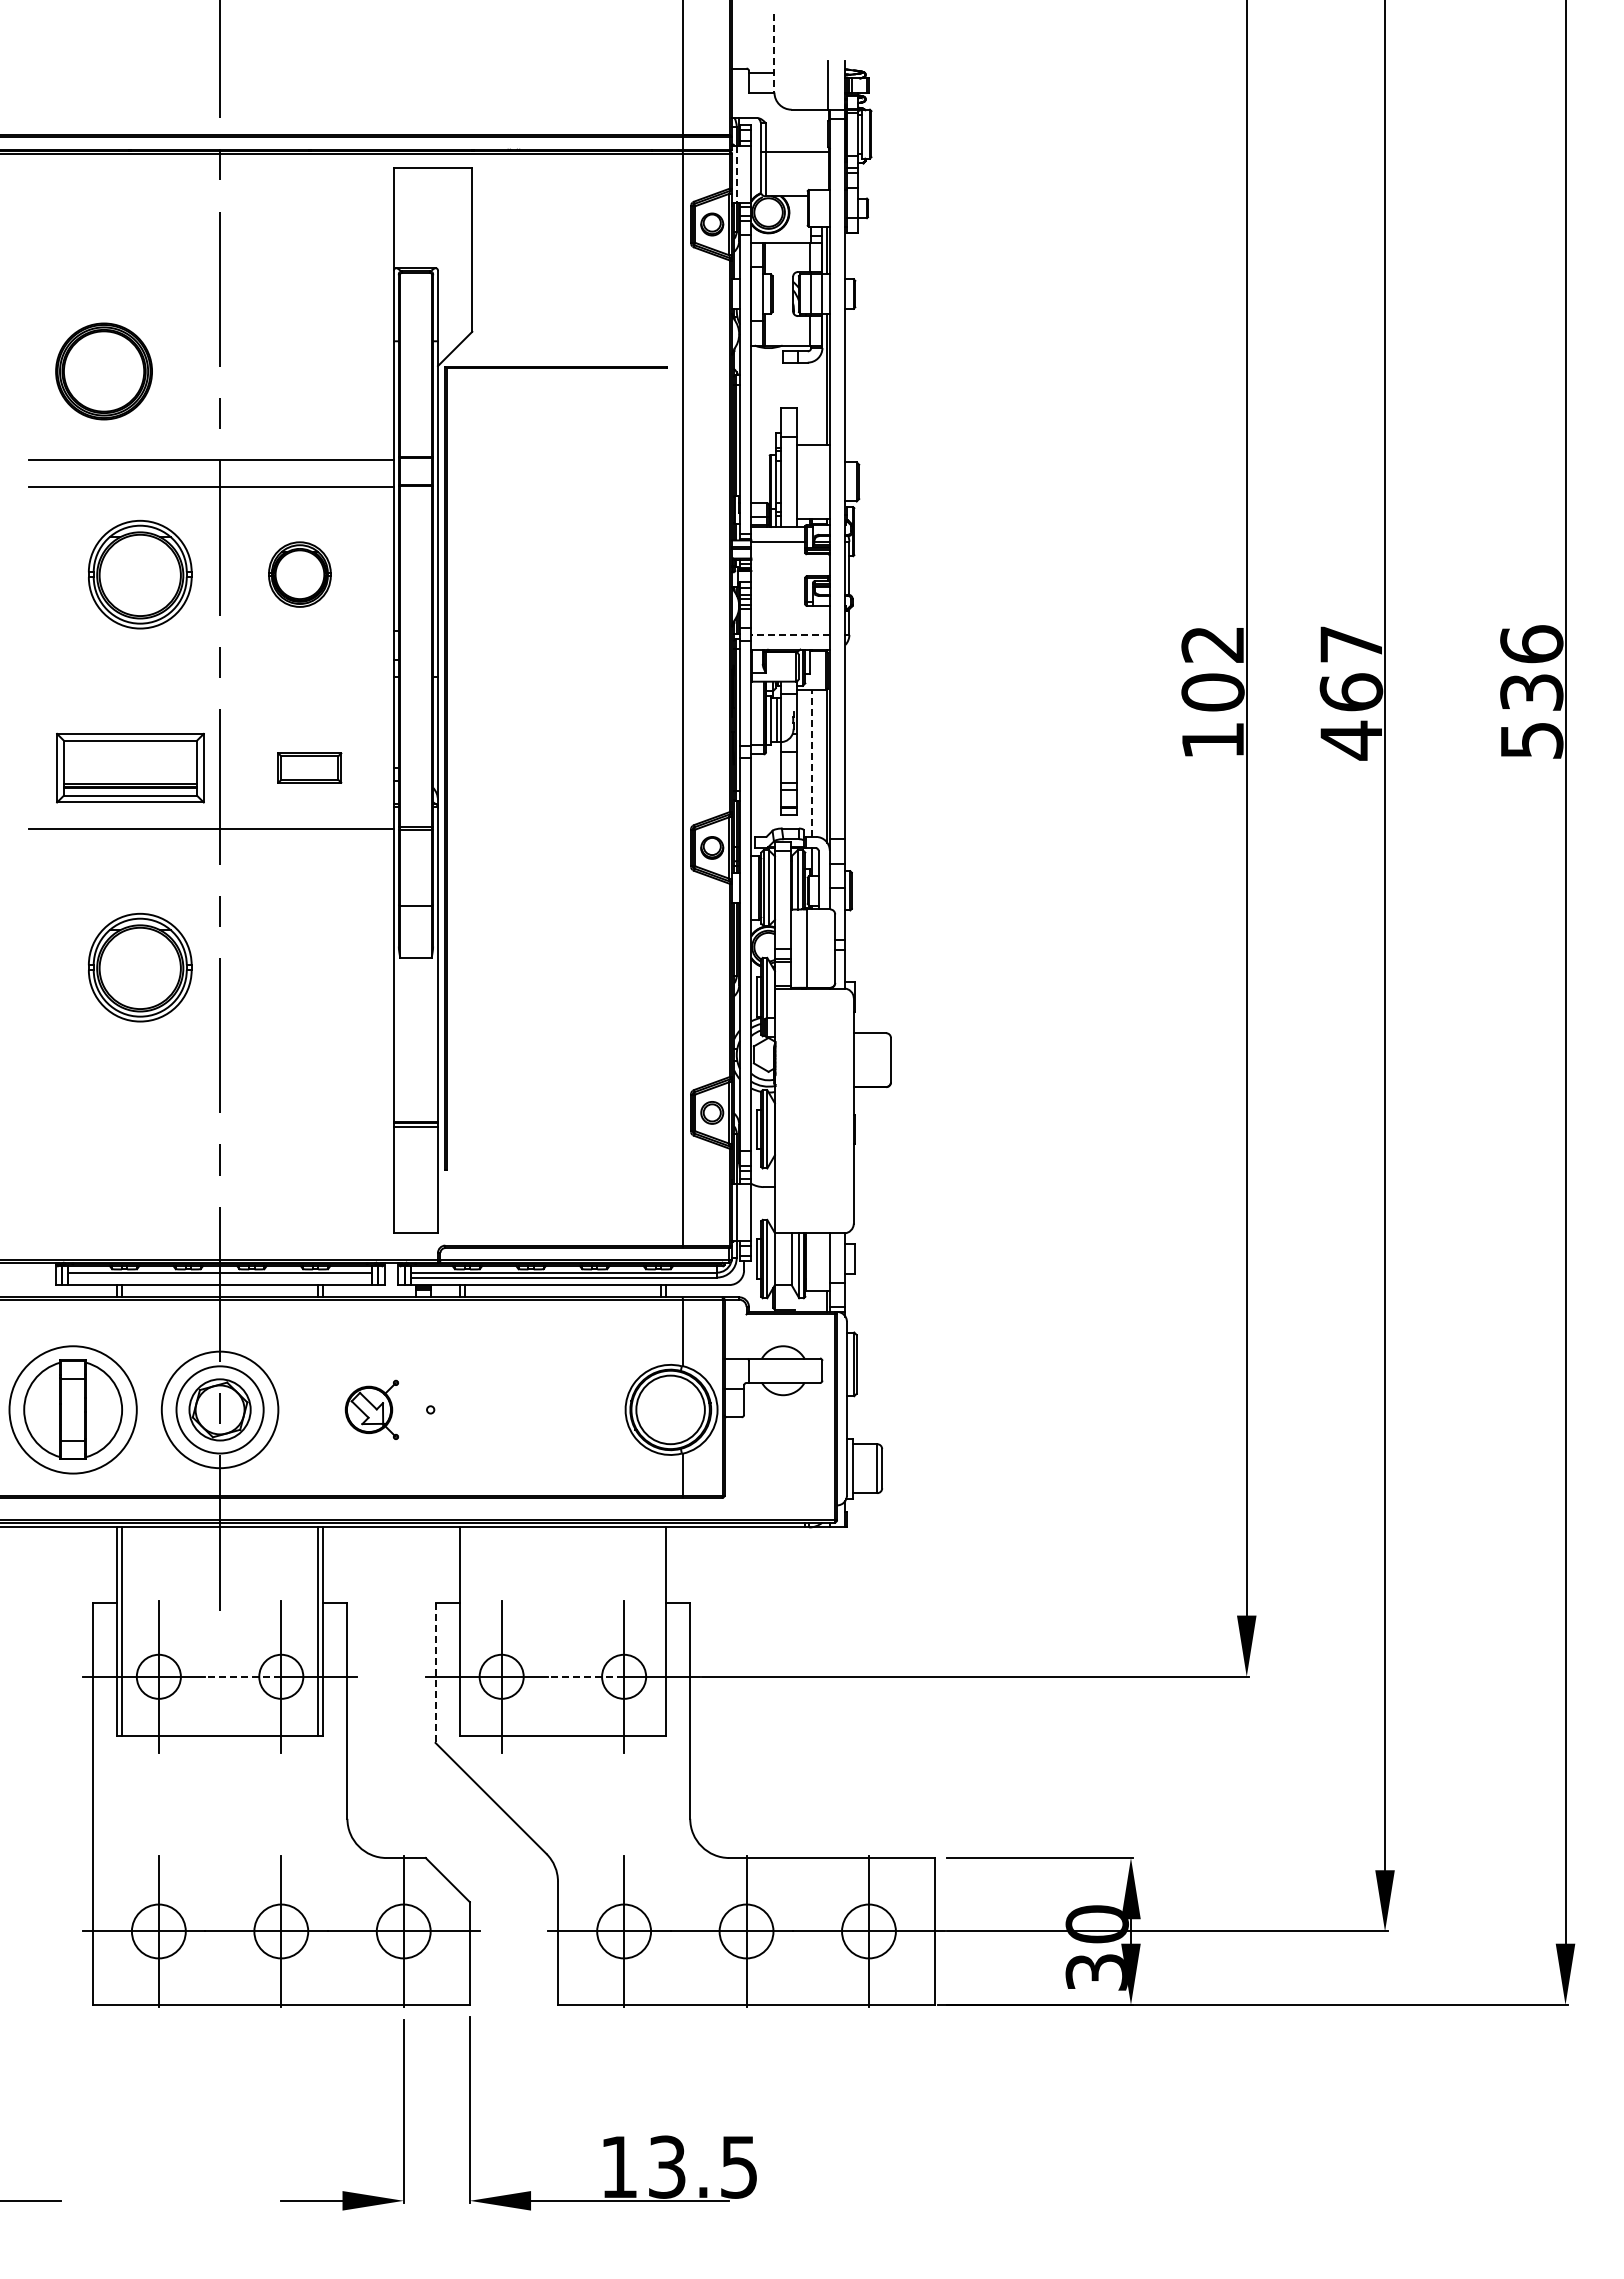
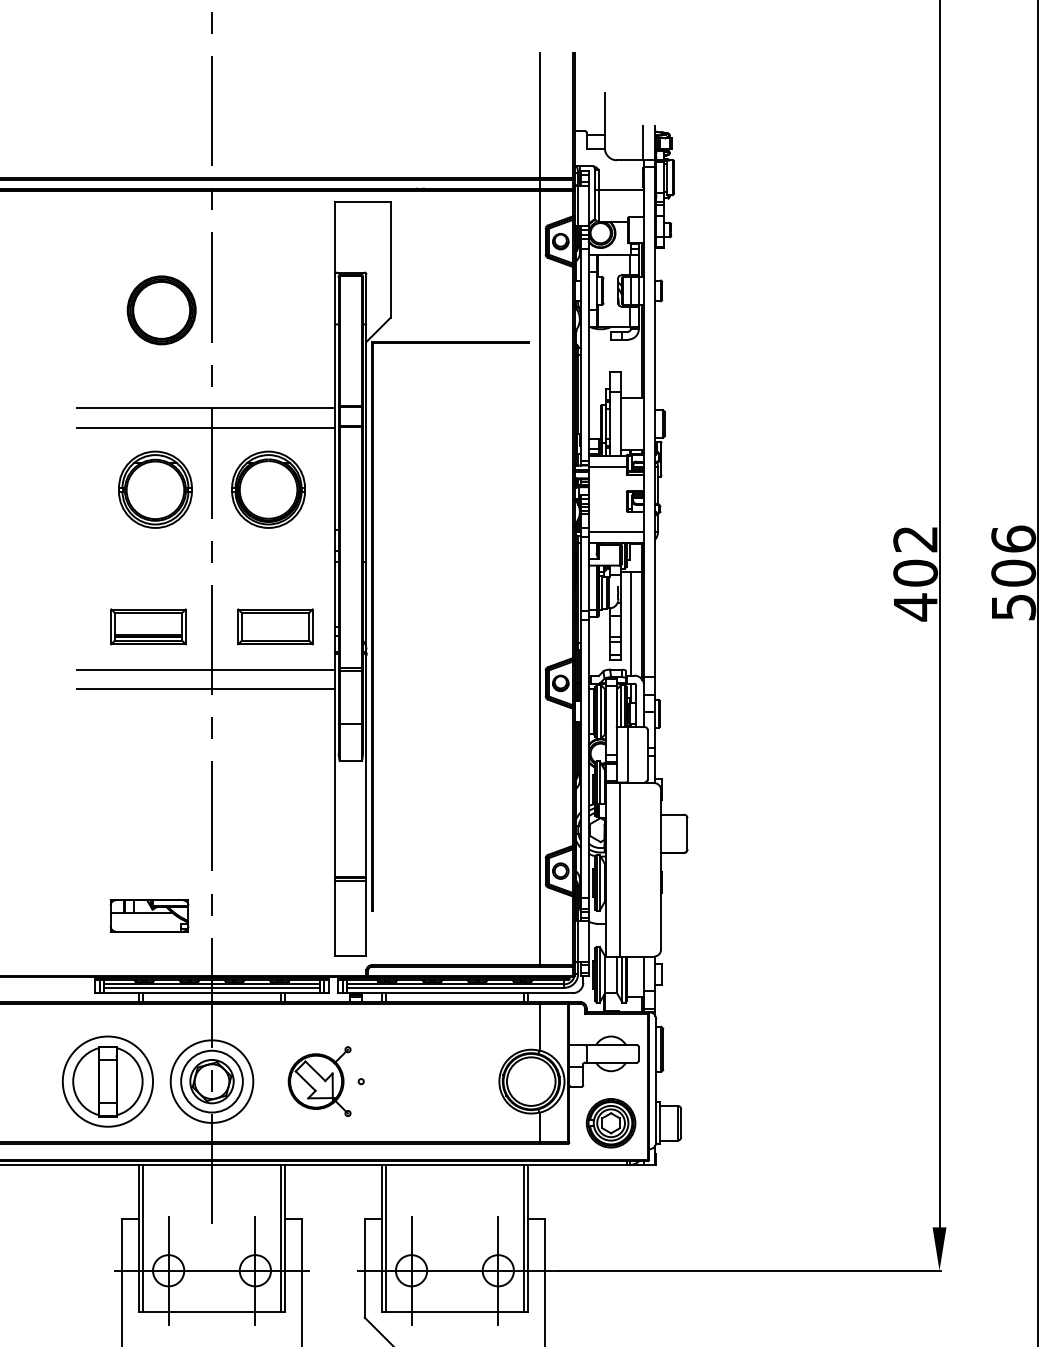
line: (774, 53) -> (604, 120), dashed -> solid
line: (736, 174) -> (577, 206), dashed -> solid
part: (103, 371) -> (161, 310), moved
part: (299, 574) -> (268, 489), size x1.67
line: (790, 634) -> (616, 532), dashed -> solid
text: (1351, 692) -> (1013, 573), 467 -> 506
text: (1212, 740) -> (915, 607), 102 -> 402
line: (811, 763) -> (631, 623), dashed -> solid
part: (130, 767) -> (148, 626), size x0.71
part: (309, 767) -> (275, 626), size x1.67
line: (211, 856) -> (205, 689), added
part: (140, 967) -> (155, 768), removed
line: (796, 1110) -> (620, 869), added
part: (131, 1175) -> (149, 915), added
line: (219, 1277) -> (211, 987), added
part: (371, 1409) -> (319, 1081), size x1.67
part: (783, 1468) -> (611, 1123), added
line: (464, 1631) -> (385, 1238), added
line: (660, 1631) -> (524, 1238), added
line: (435, 1673) -> (364, 1268), dashed -> solid
line: (243, 1676) -> (228, 1270), dashed -> solid
line: (586, 1676) -> (471, 1270), dashed -> solid

